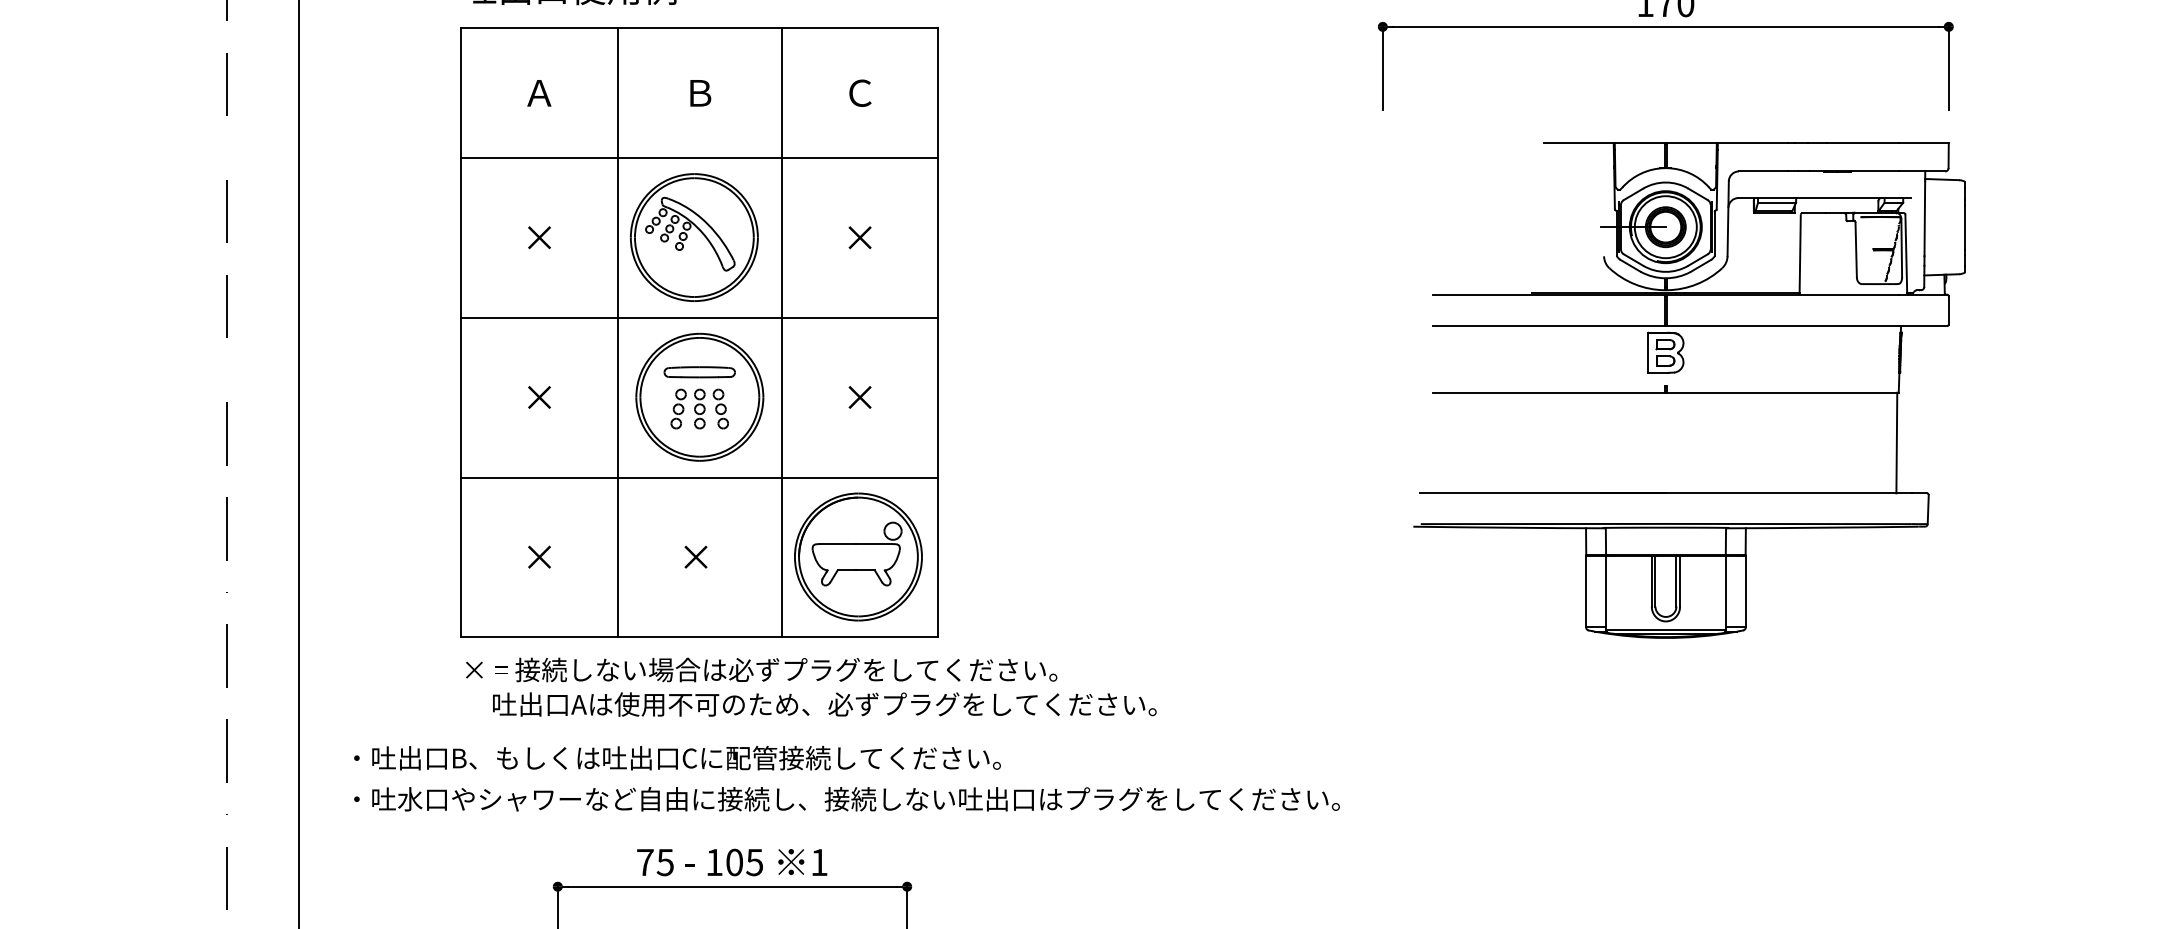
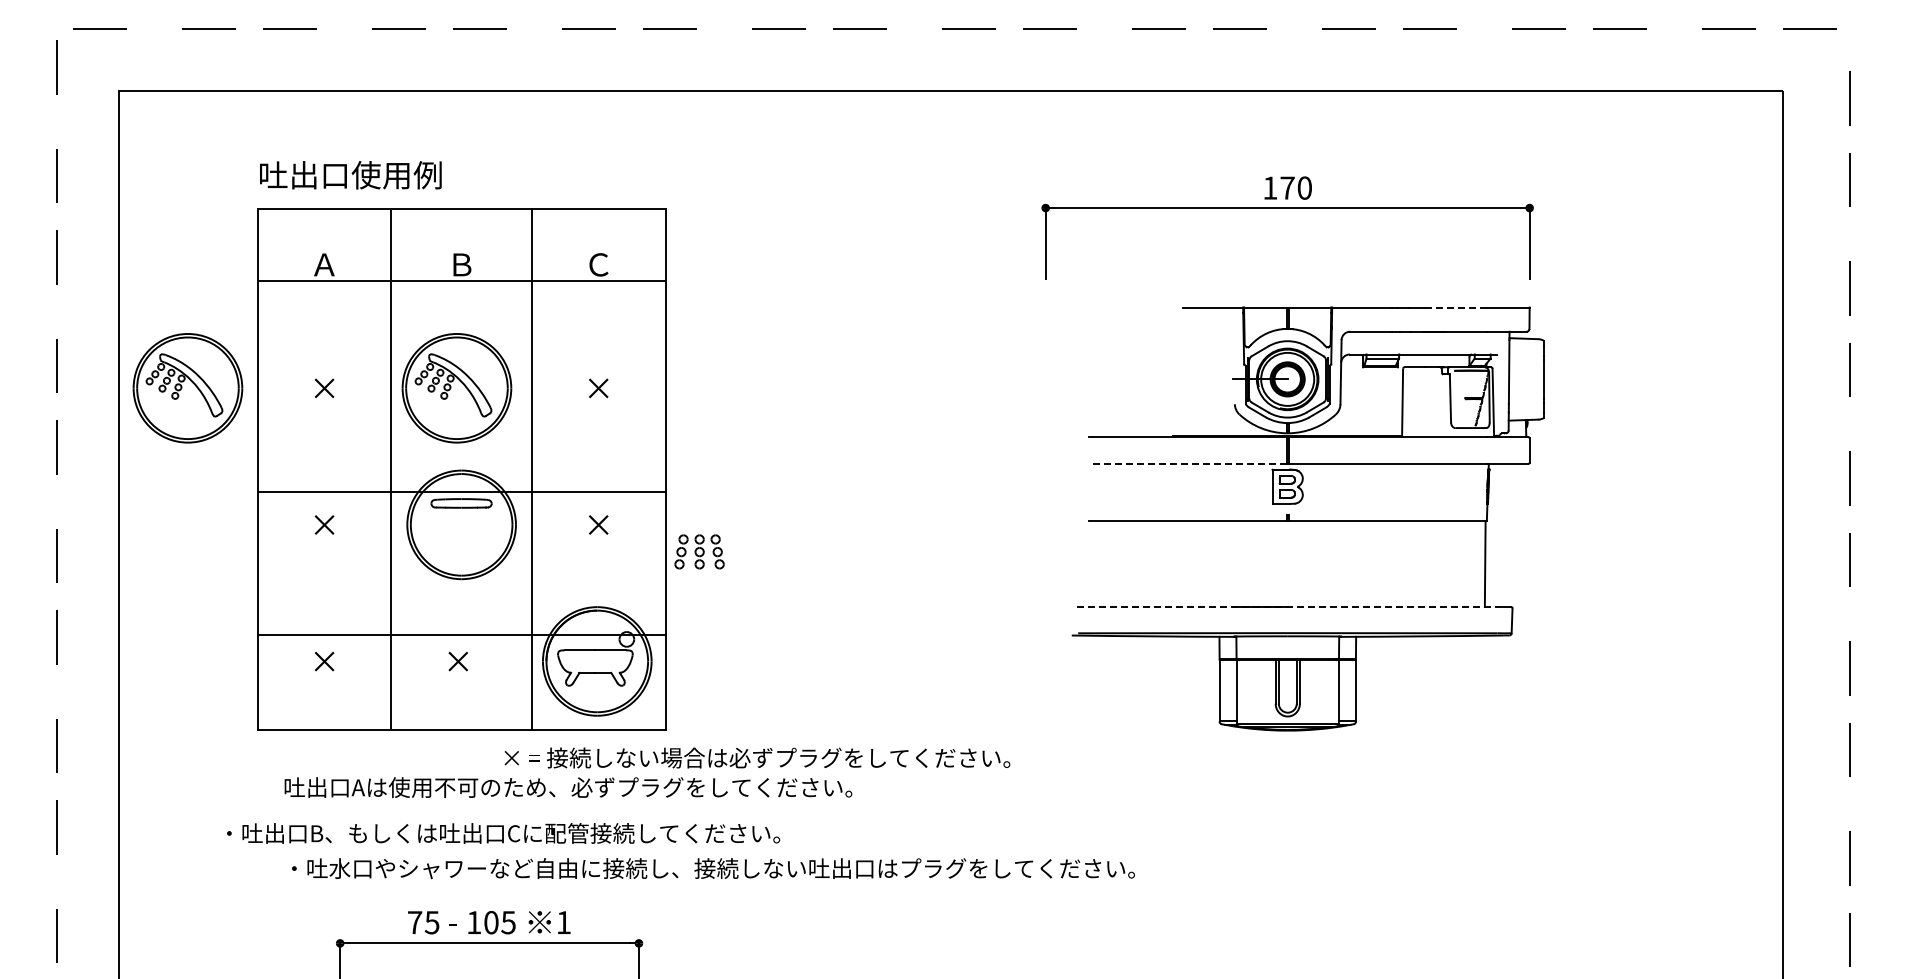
line: (1863, 143) -> (1456, 307), solid -> dashed
line: (699, 158) -> (461, 281), moved
part: (379, 237) -> (187, 388), added
line: (699, 317) -> (461, 491), moved
line: (1548, 326) -> (1187, 464), solid -> dashed
part: (699, 408) -> (699, 551), moved
line: (699, 477) -> (461, 634), moved
line: (1665, 493) -> (1287, 607), solid -> dashed
text: (761, 669) -> (757, 757), moved
text: (677, 758) -> (503, 833), moved
text: (847, 799) -> (713, 868), moved

